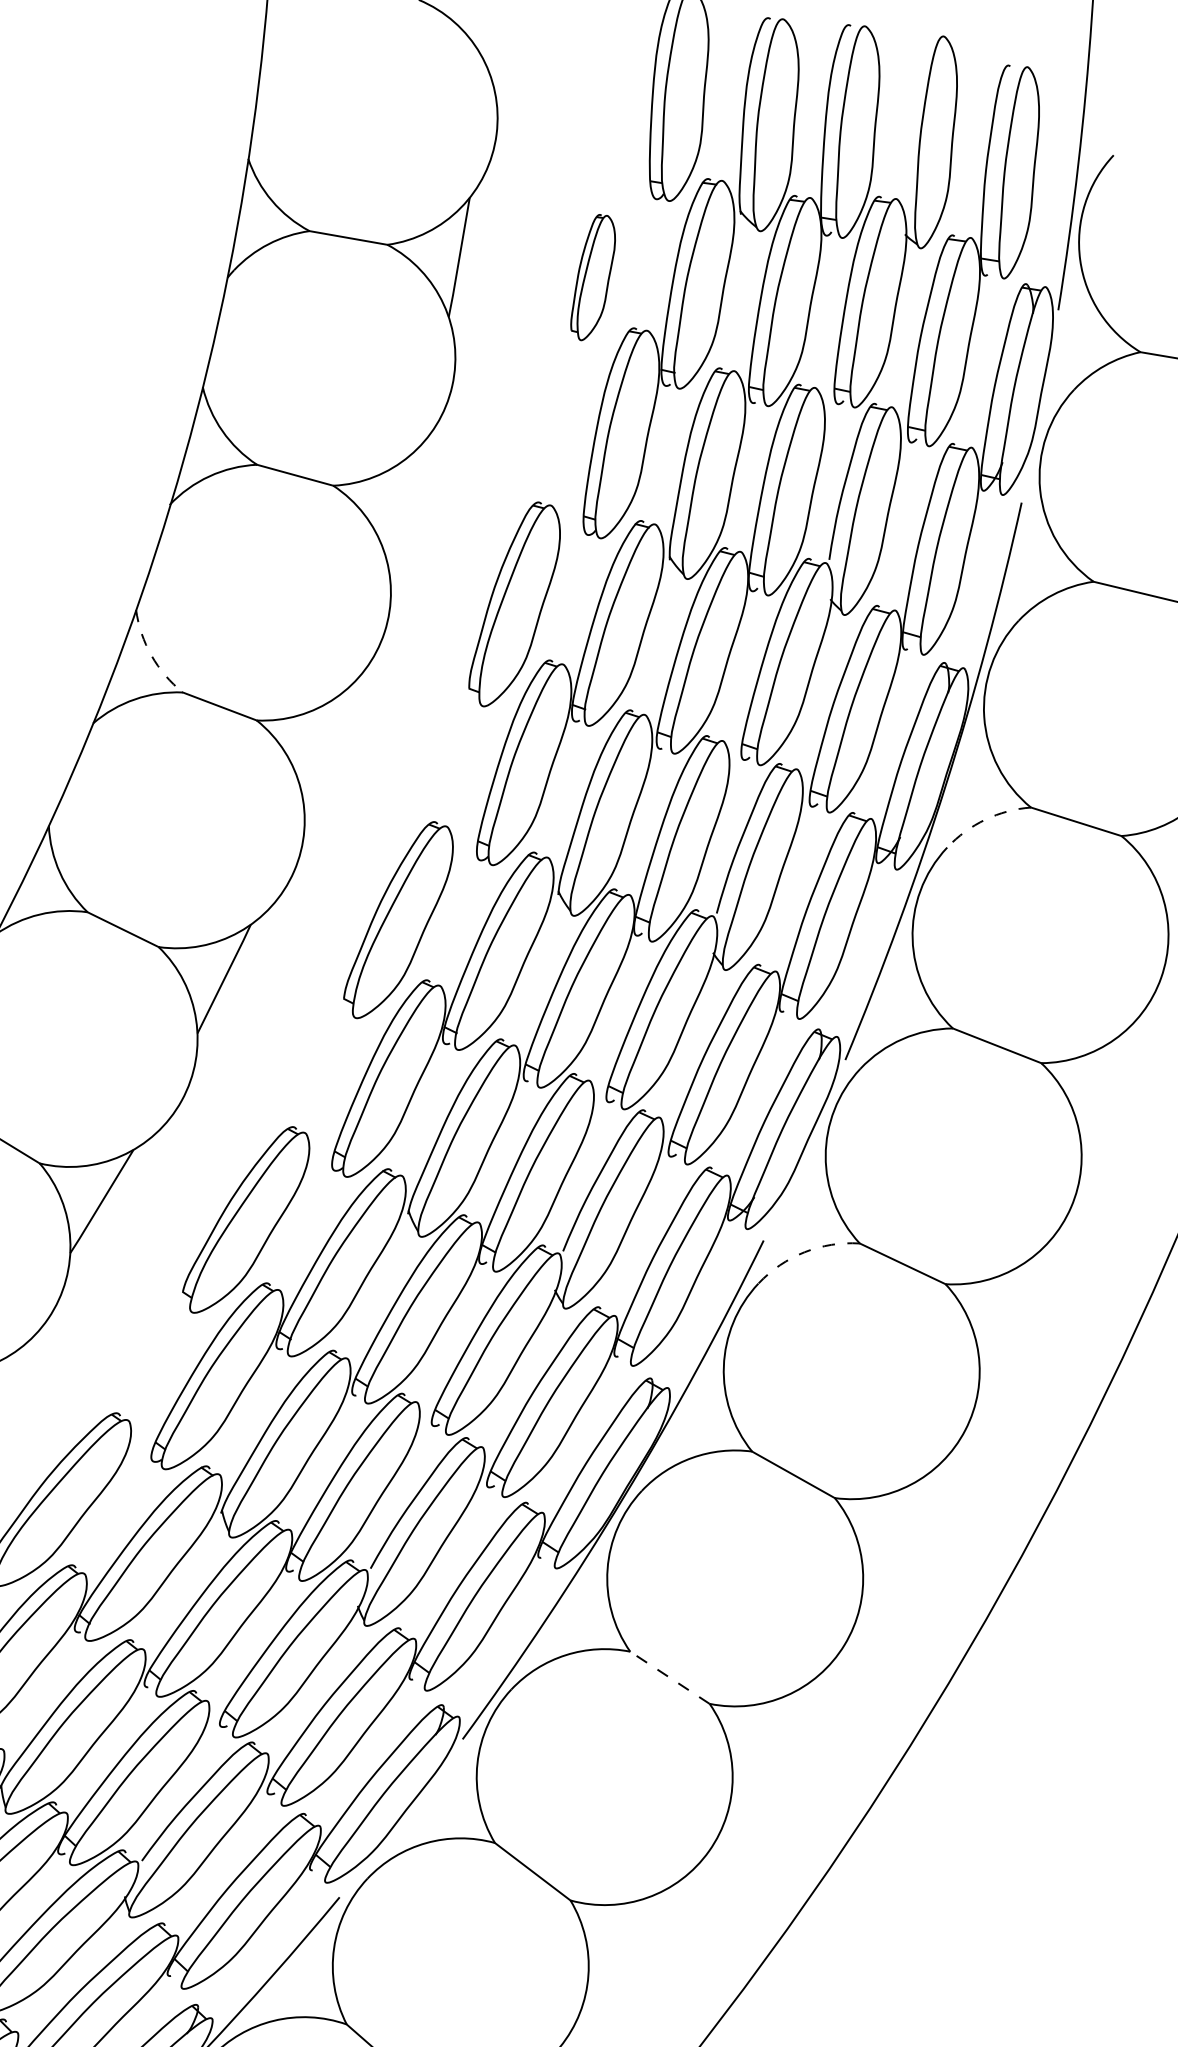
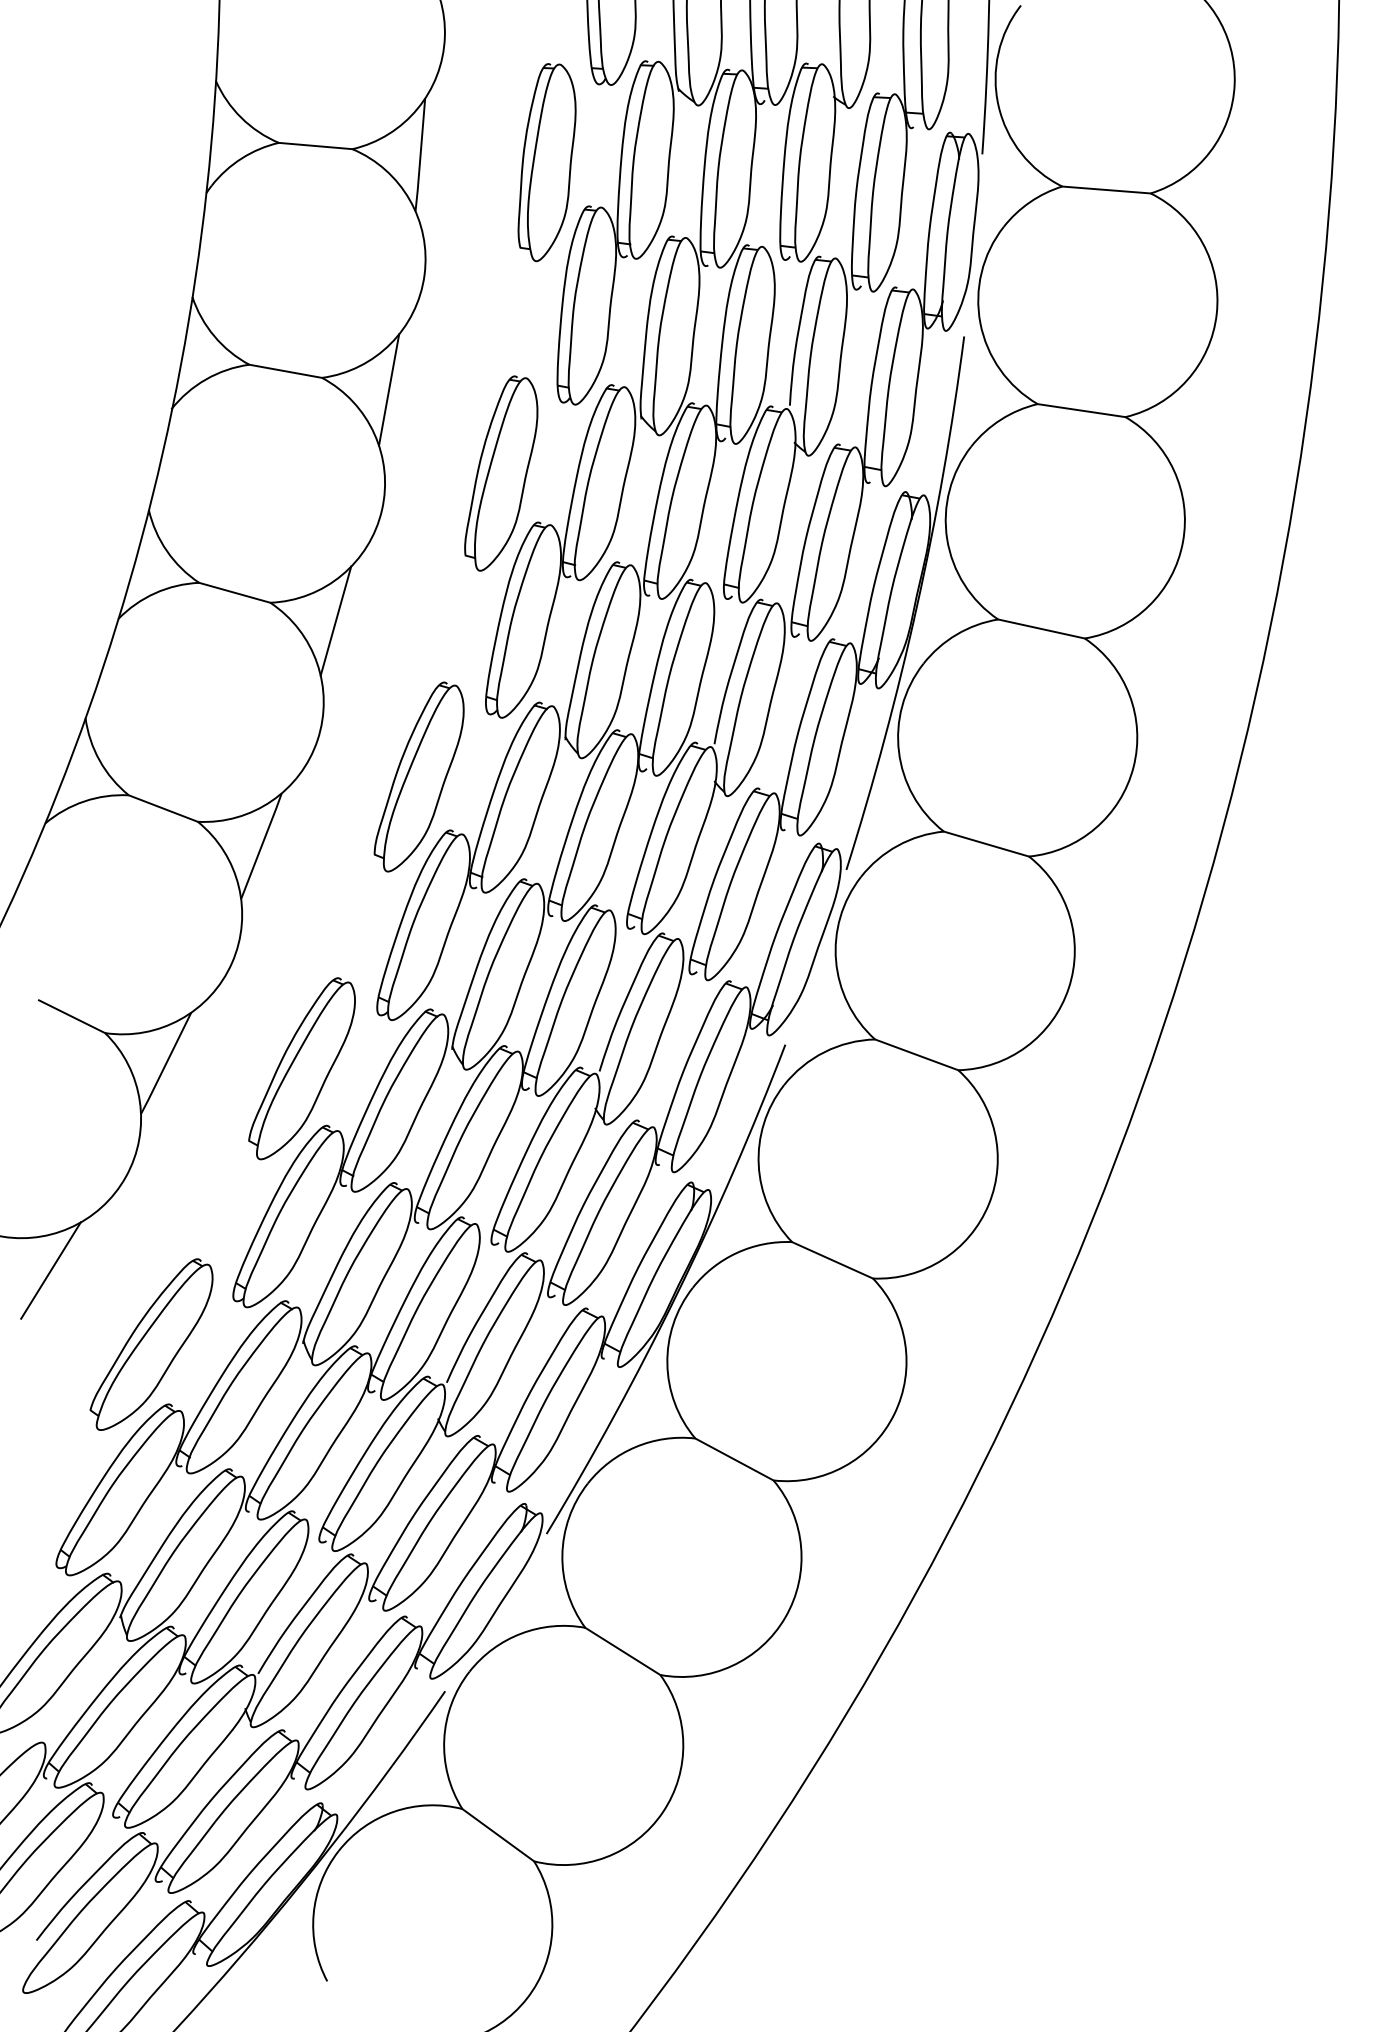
part: (593, 277) -> (546, 162), size x1.67
line: (404, 504) -> (389, 389), added
arc: (152, 656) -> (167, 551), dashed -> solid
line: (324, 745) -> (335, 620), added
arc: (985, 819) -> (956, 634), dashed -> solid
arc: (804, 1252) -> (824, 1052), dashed -> solid
line: (670, 1677) -> (734, 1459), dashed -> solid

